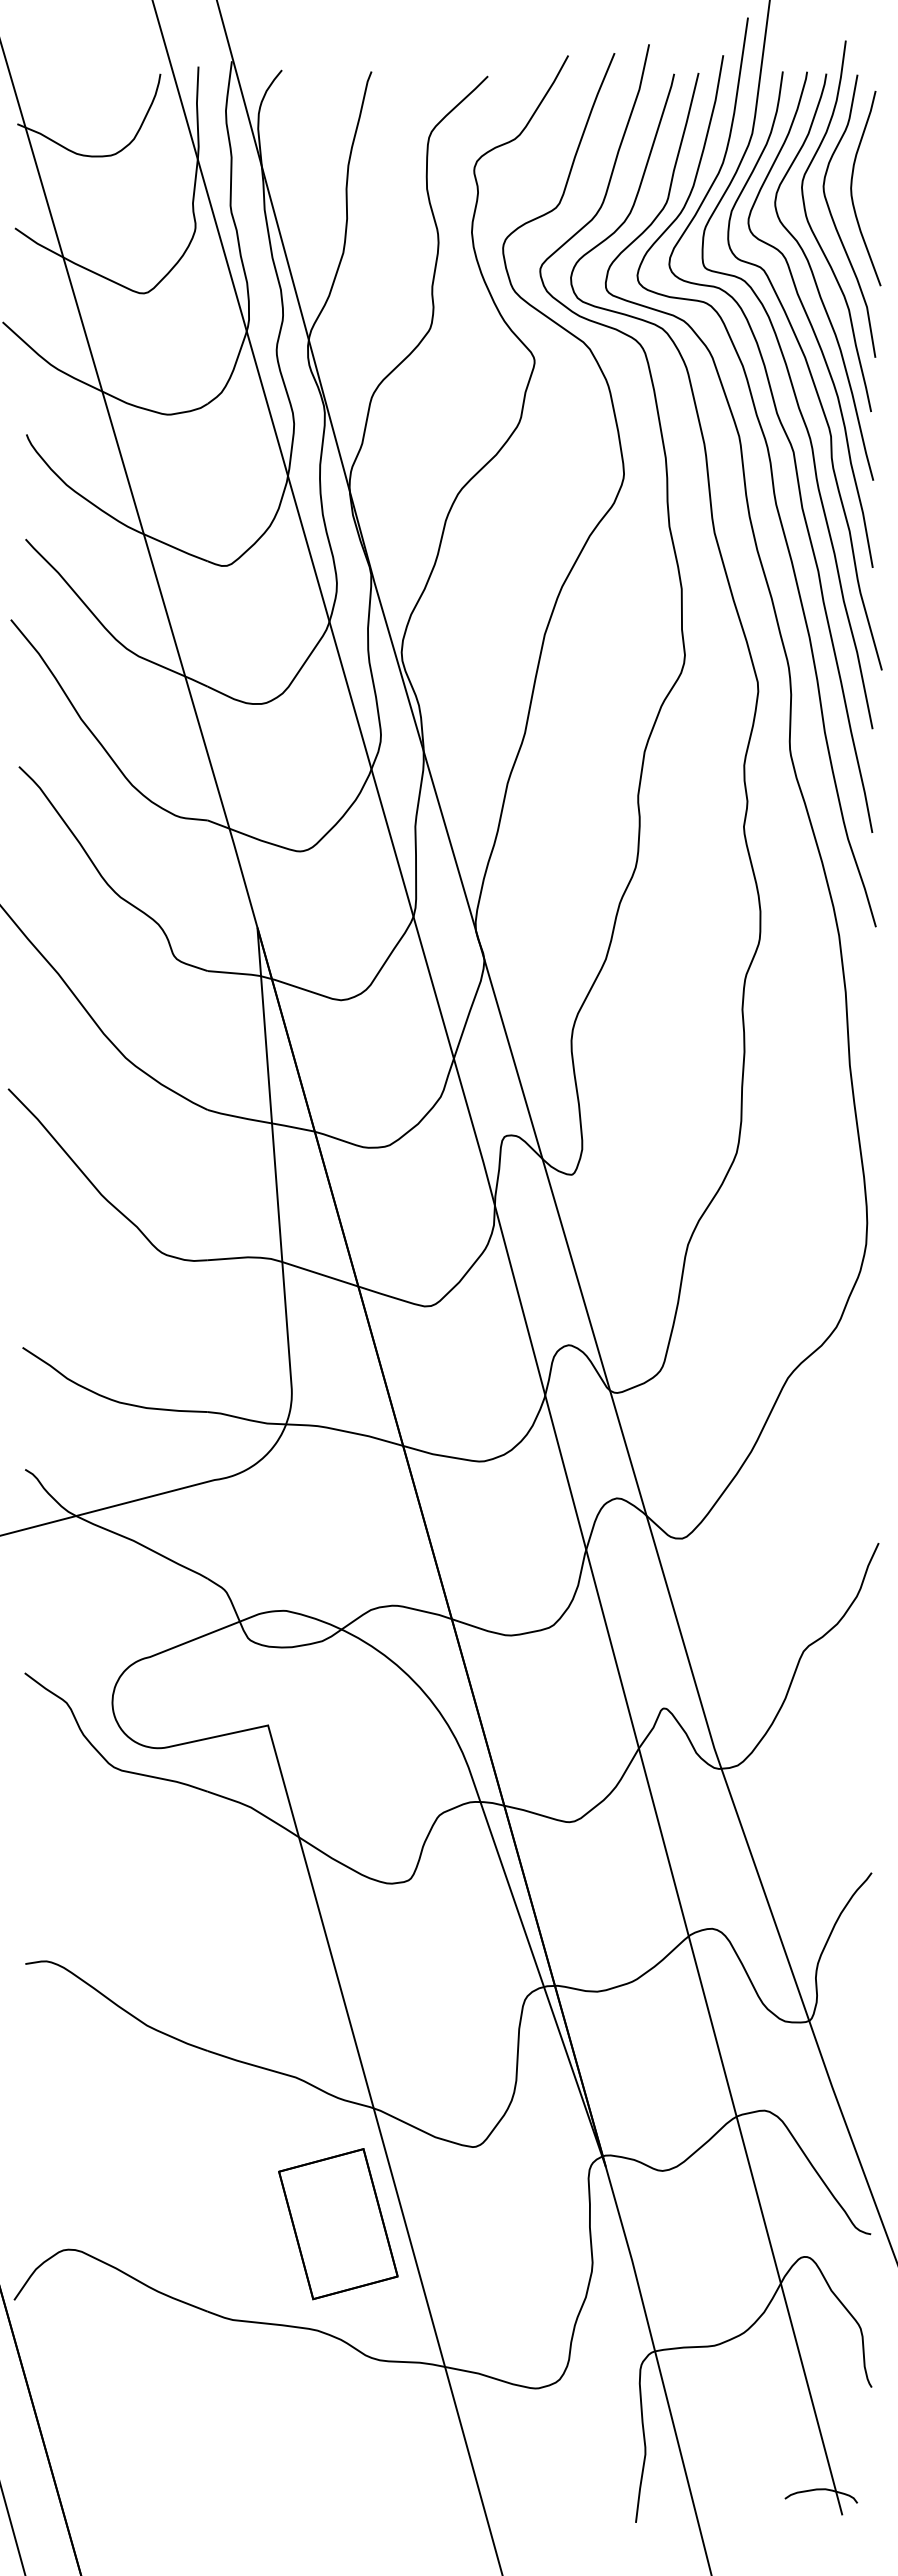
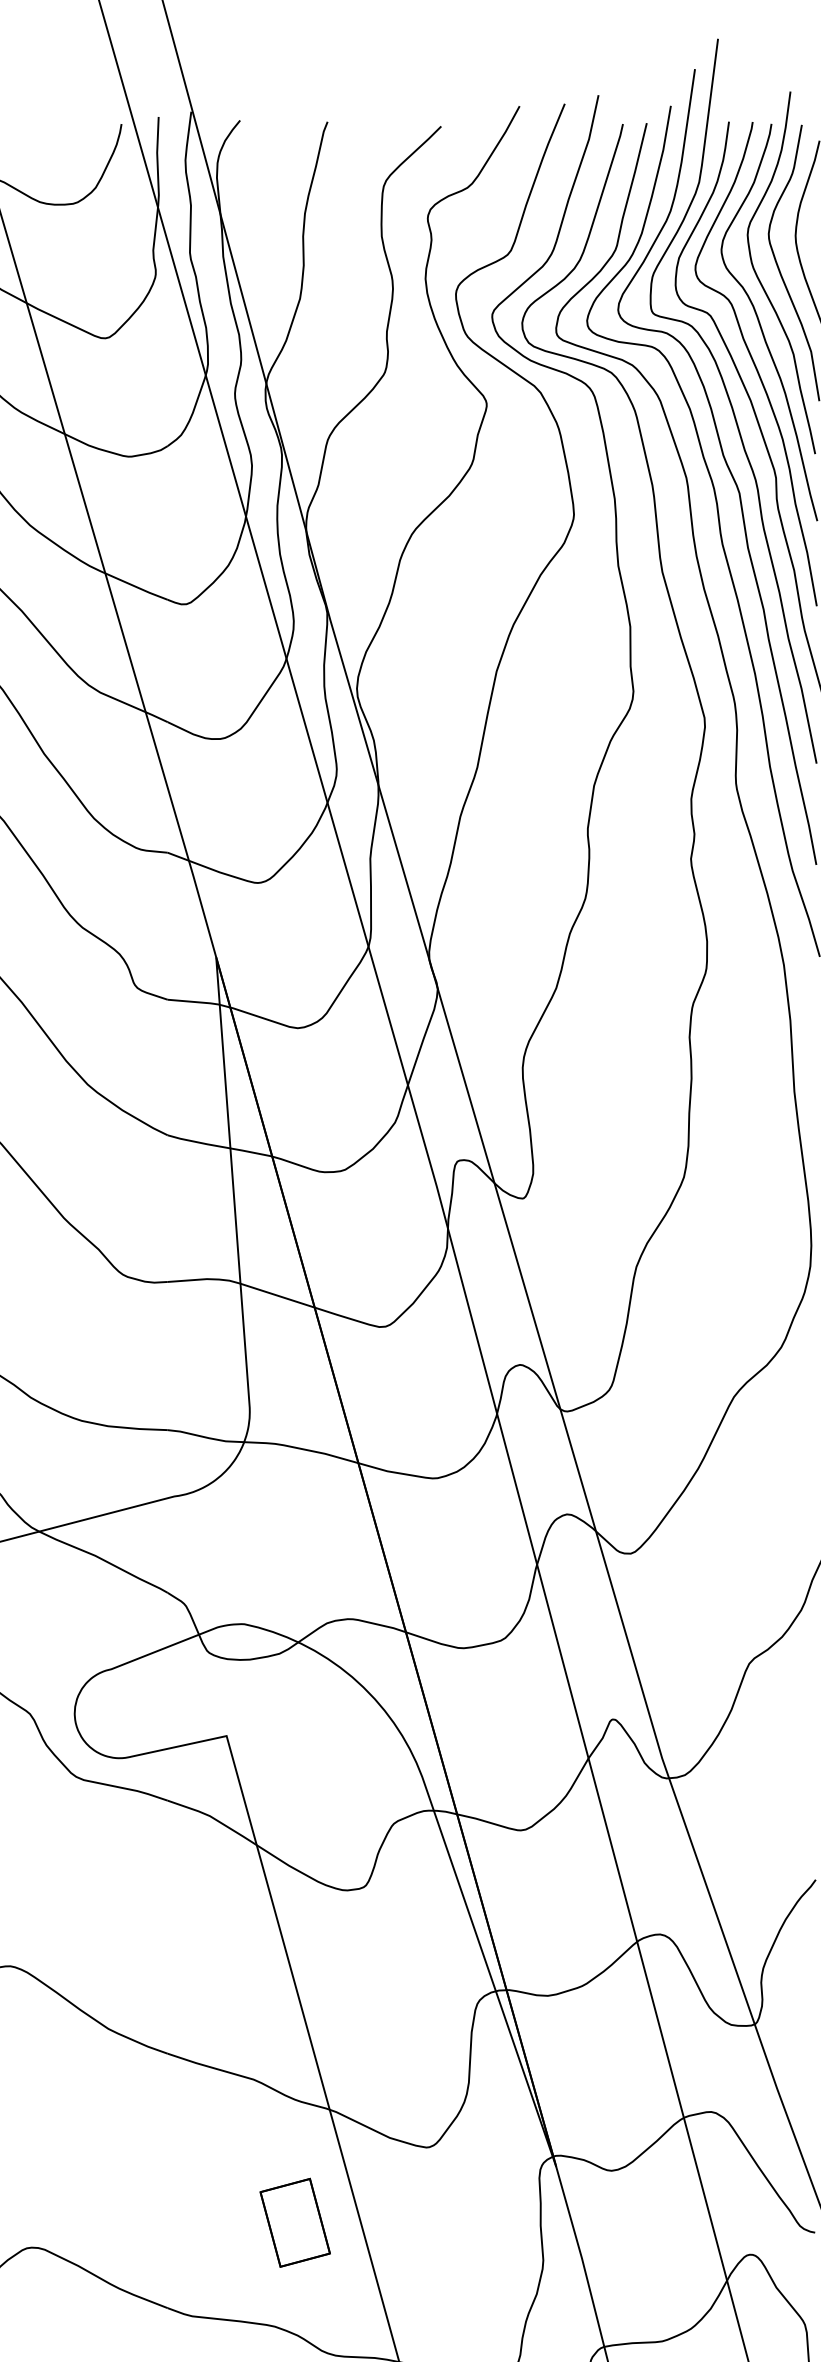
part: (338, 2224) -> (295, 2223), size x0.6

